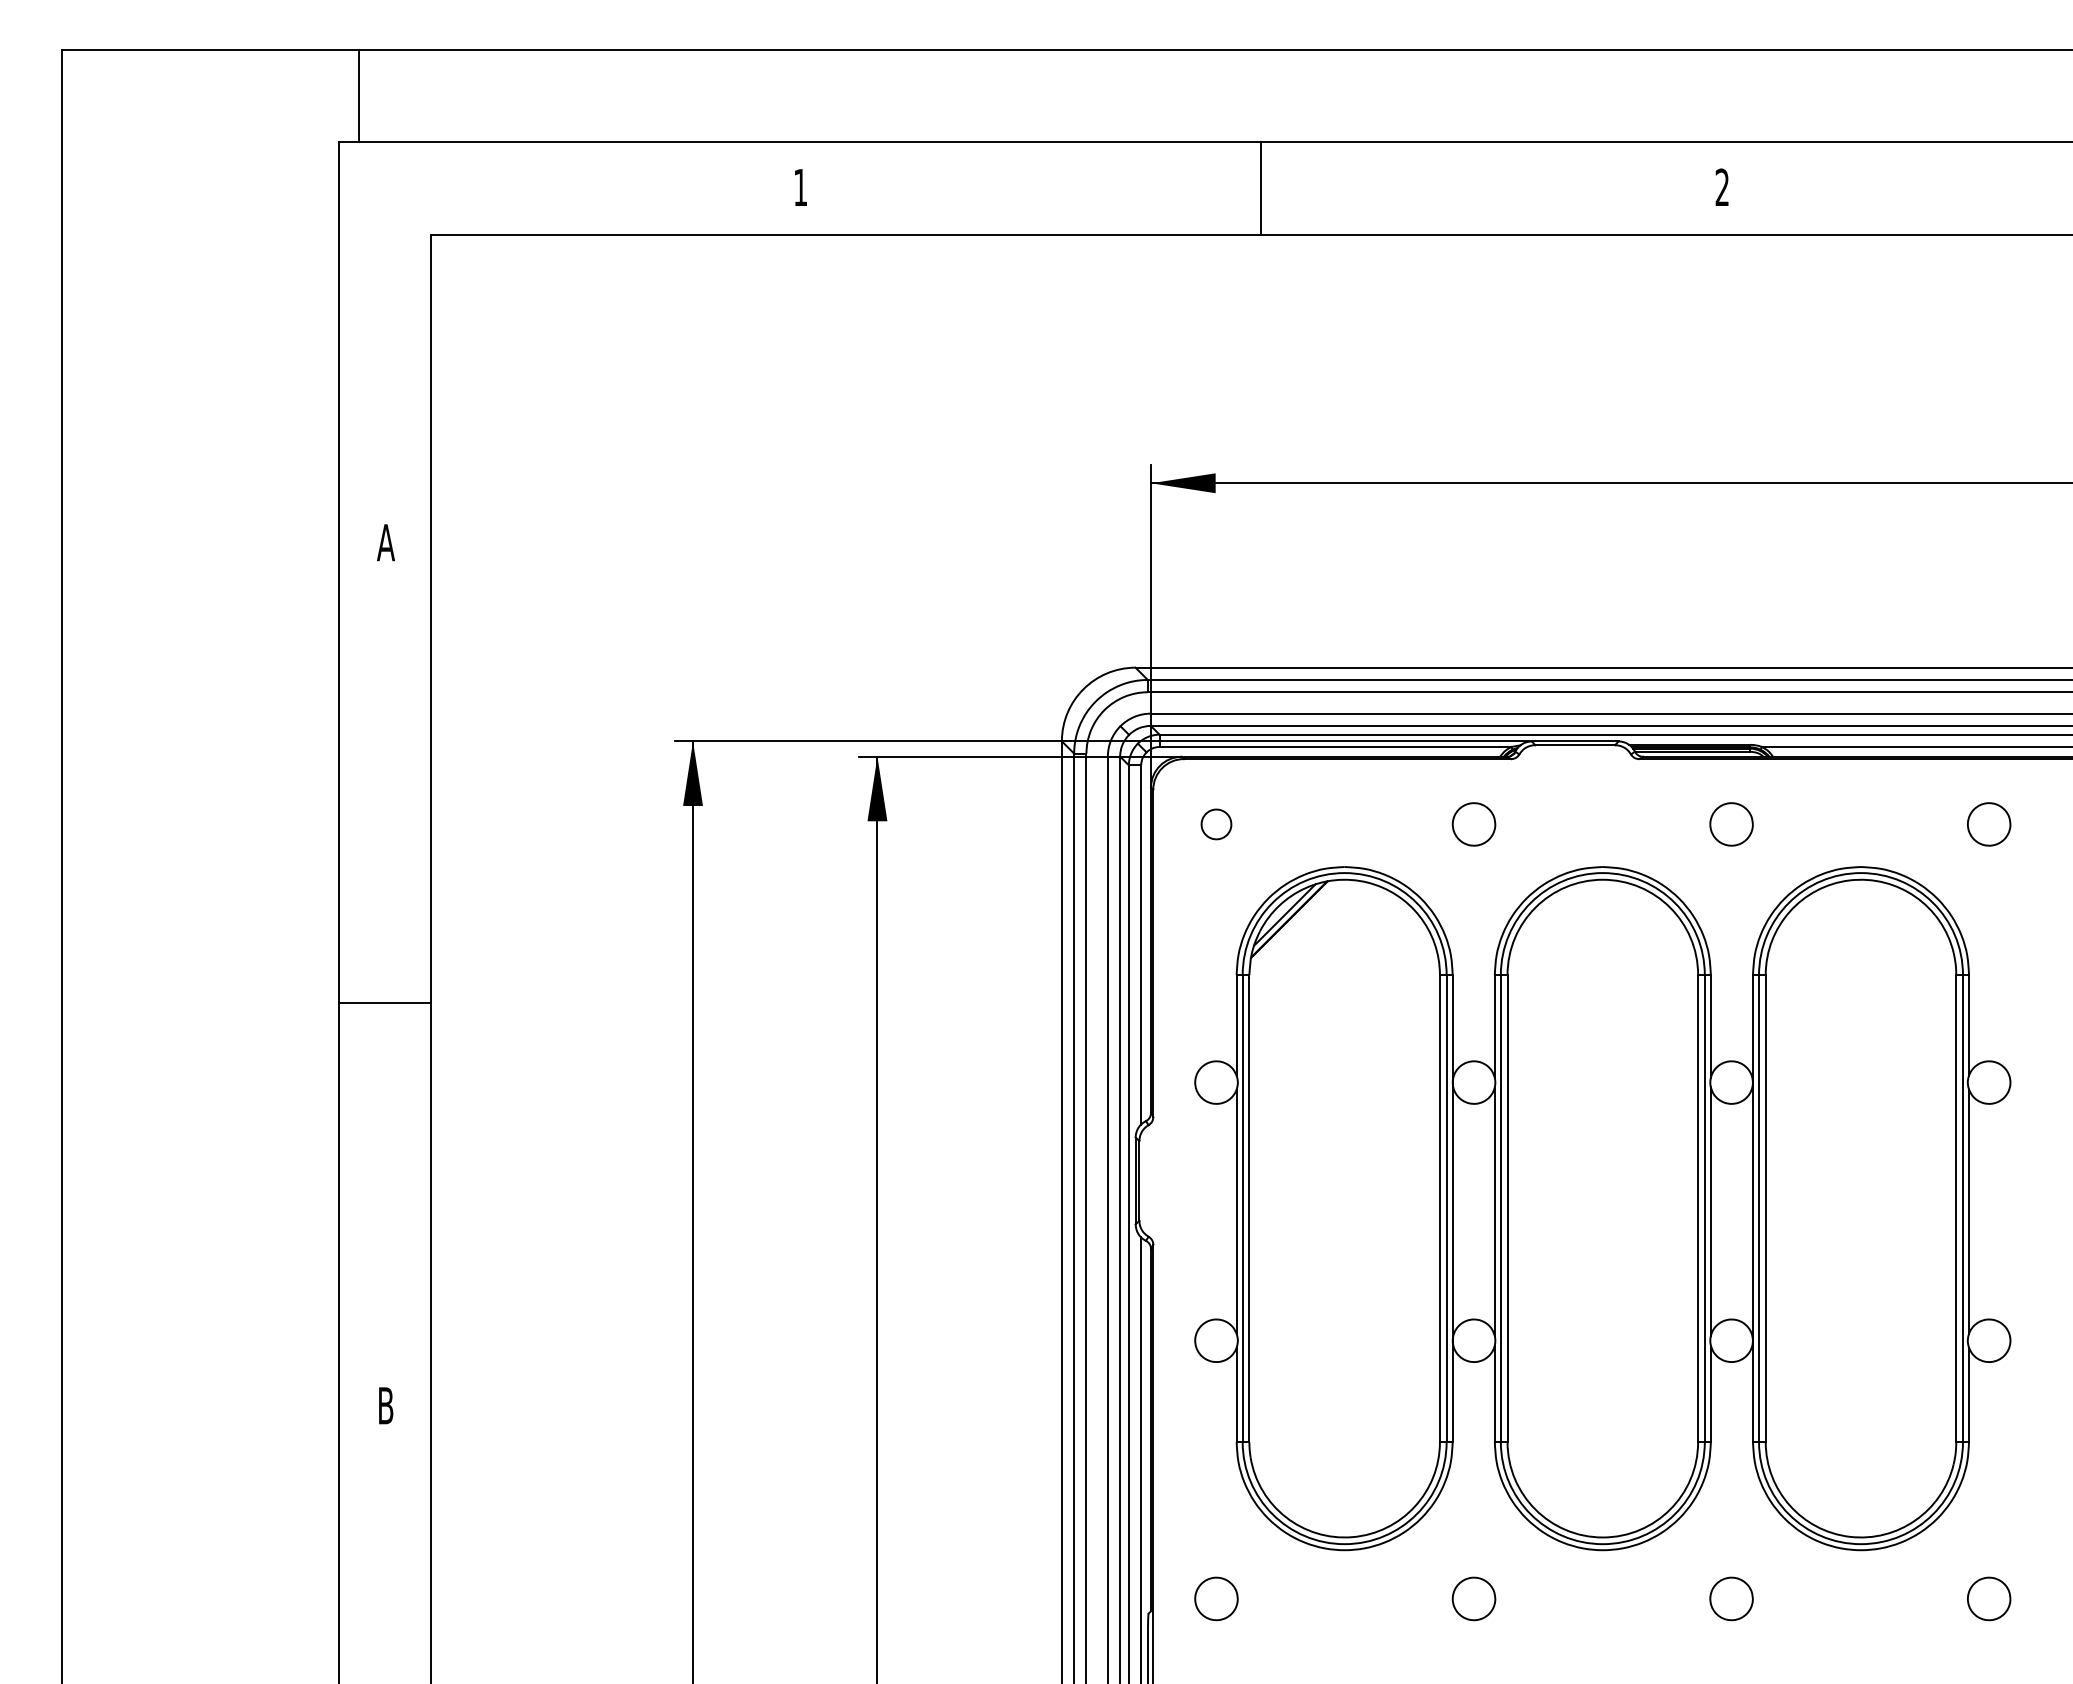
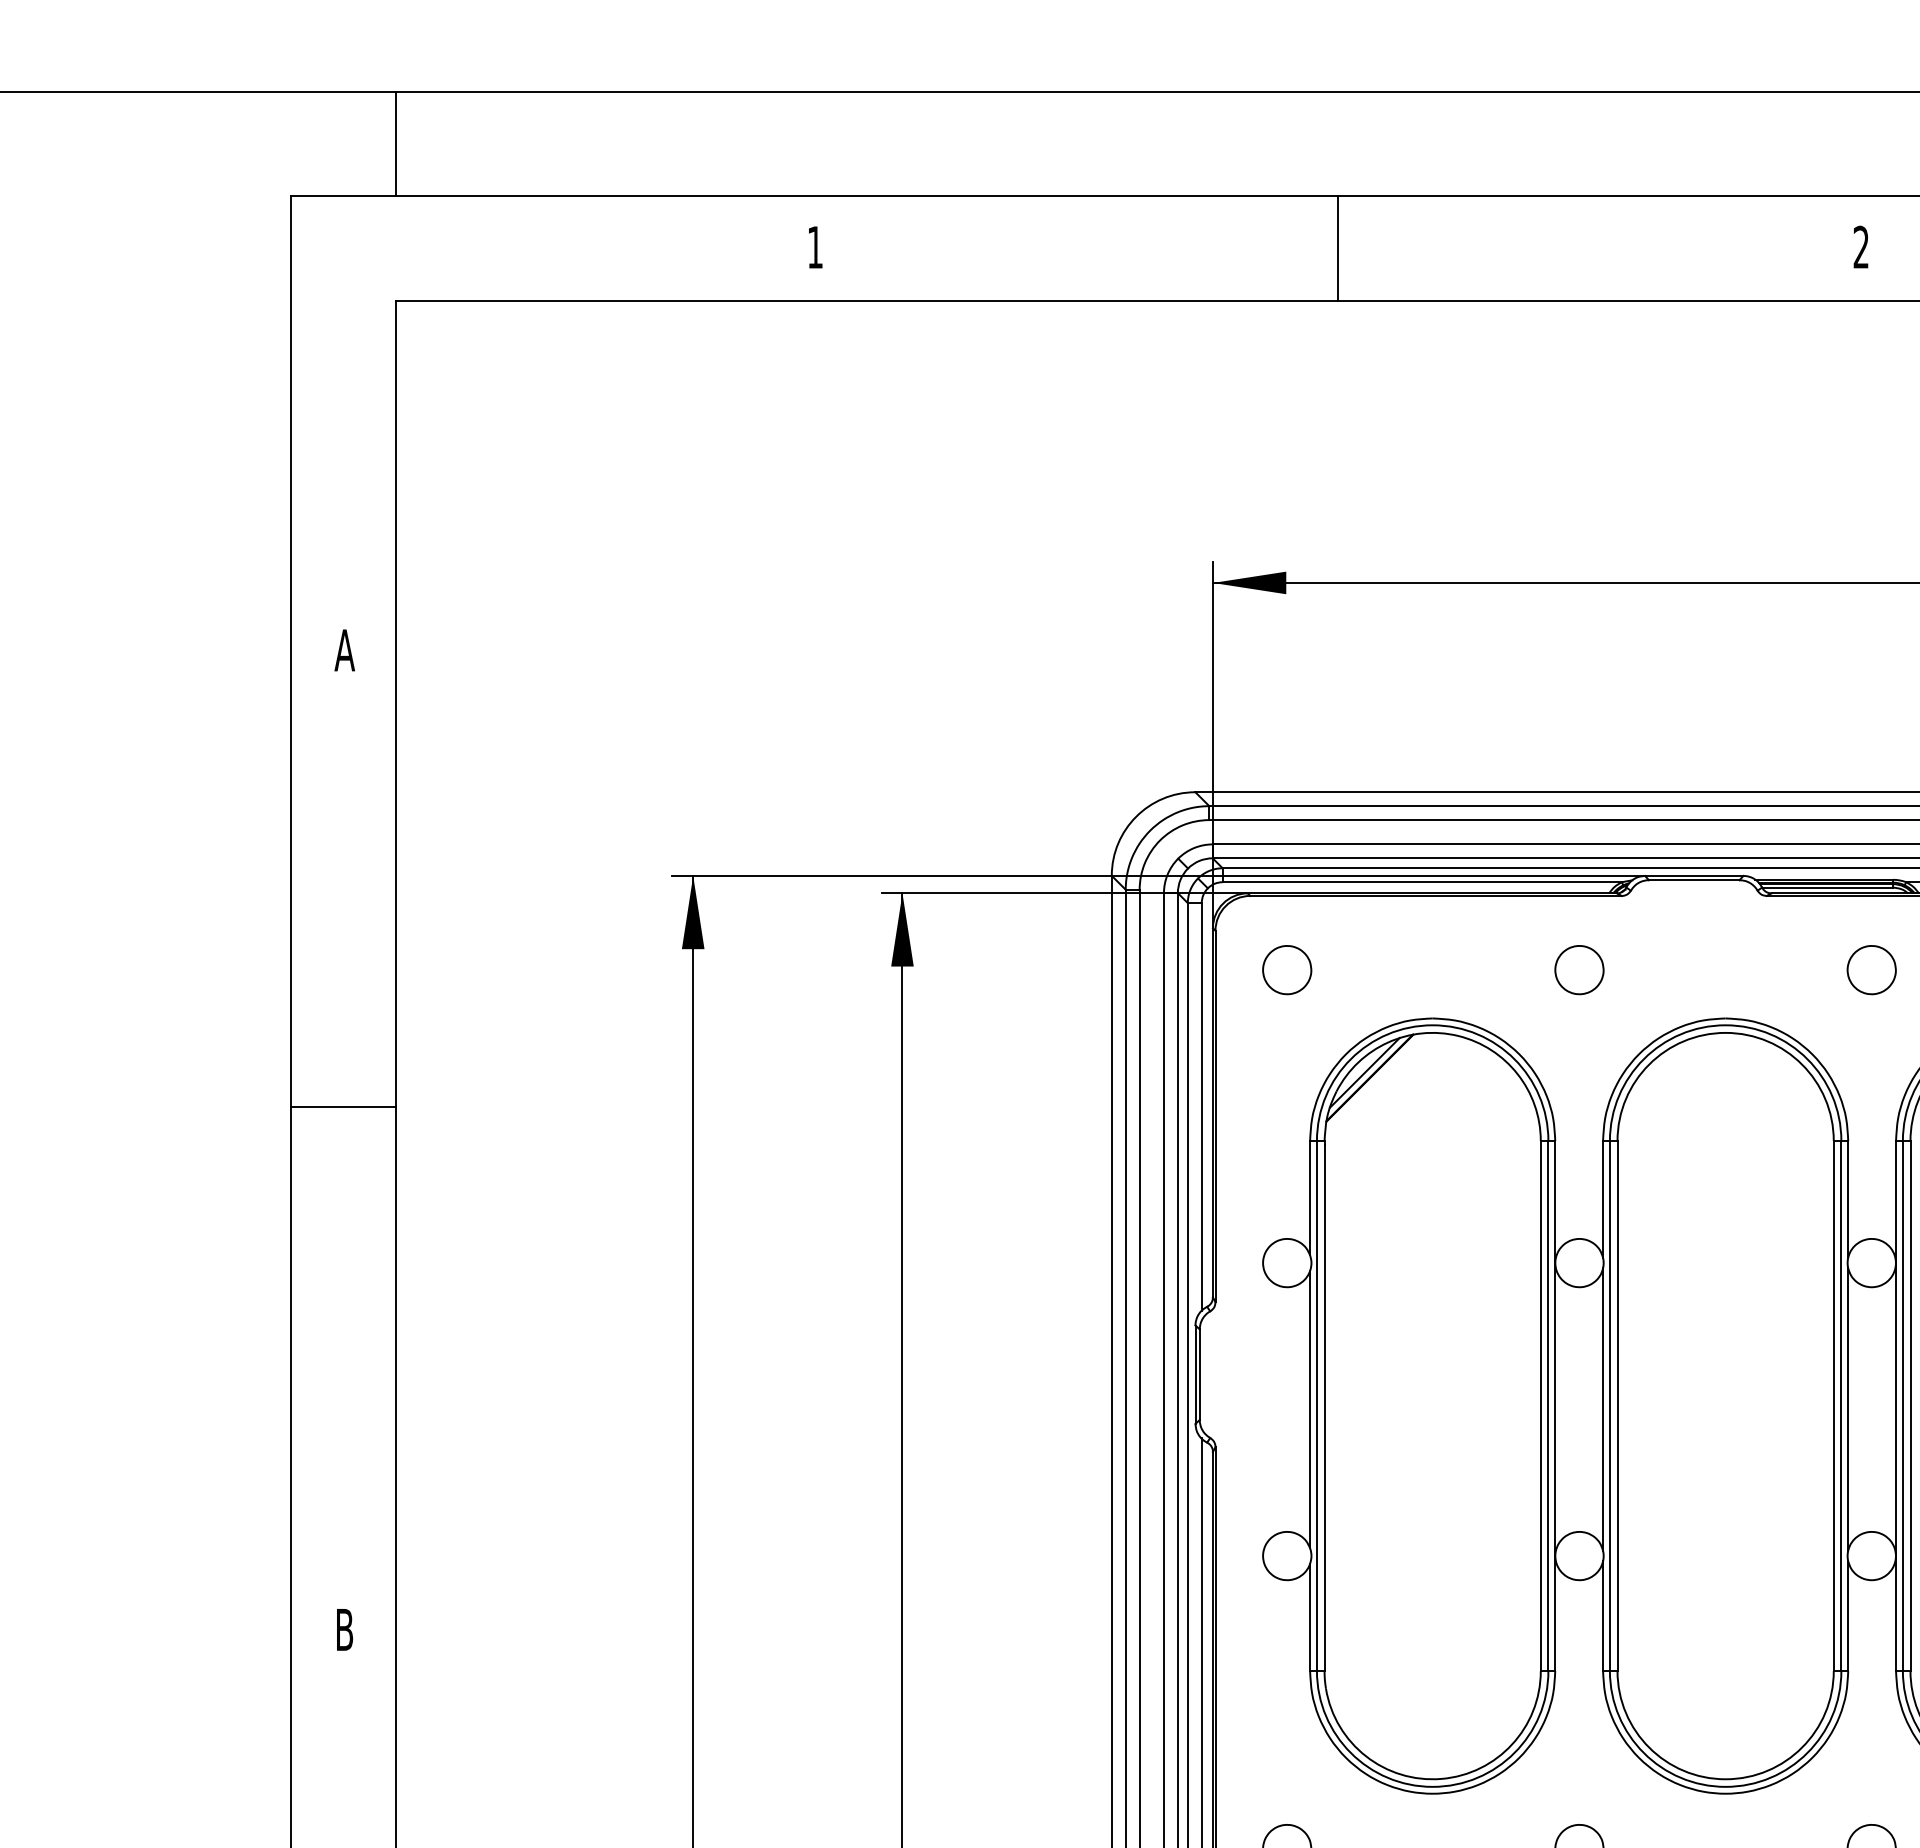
line: (359, 96) -> (396, 144), moved
part: (1216, 824) -> (1287, 970), size x1.43
line: (384, 1002) -> (343, 1106), moved

